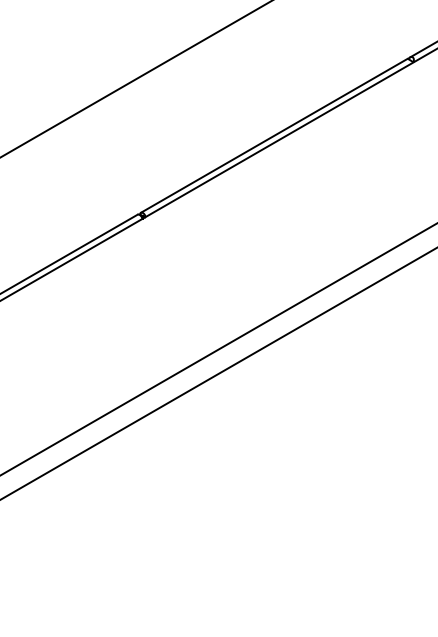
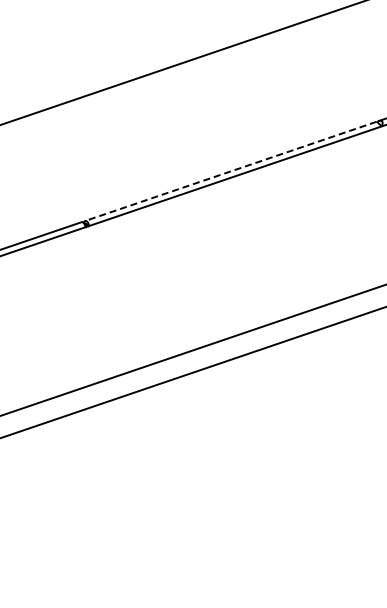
line: (274, 135) -> (231, 171), solid -> dashed

